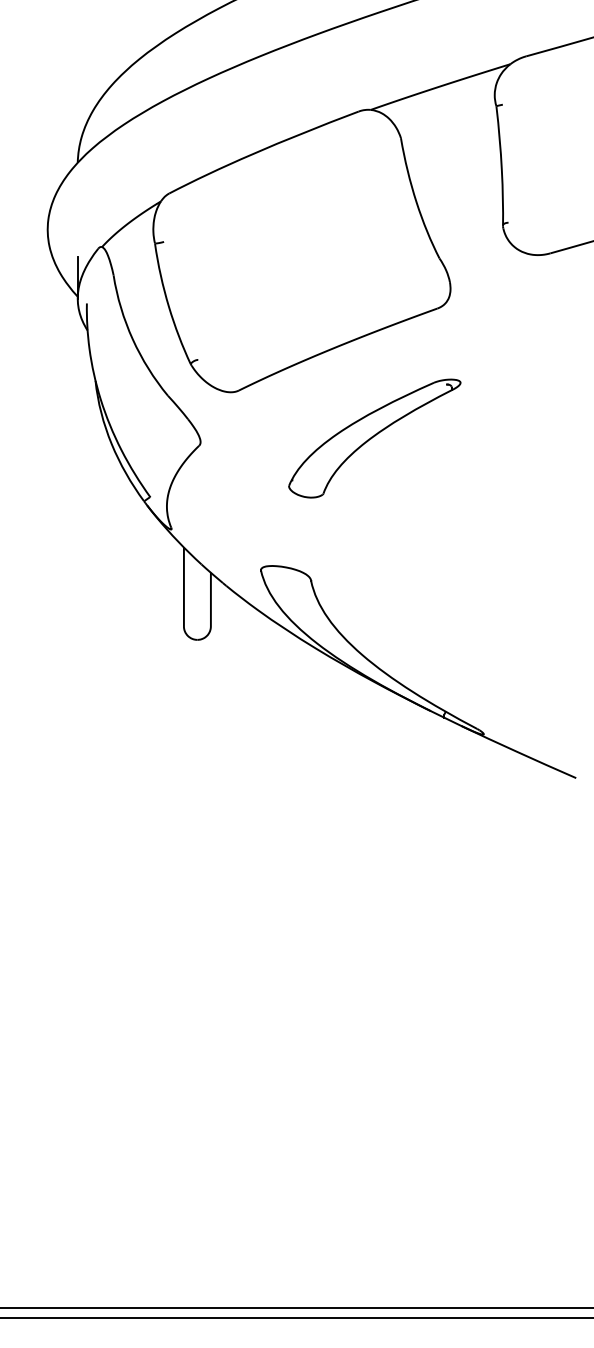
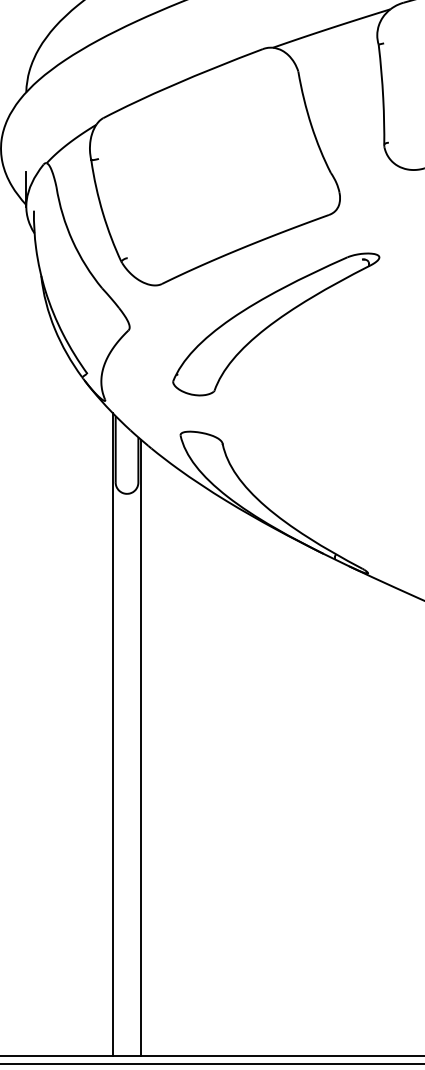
part: (374, 438) -> (276, 324), size x1.43
line: (180, 925) -> (112, 734), added
line: (214, 941) -> (141, 747), added

